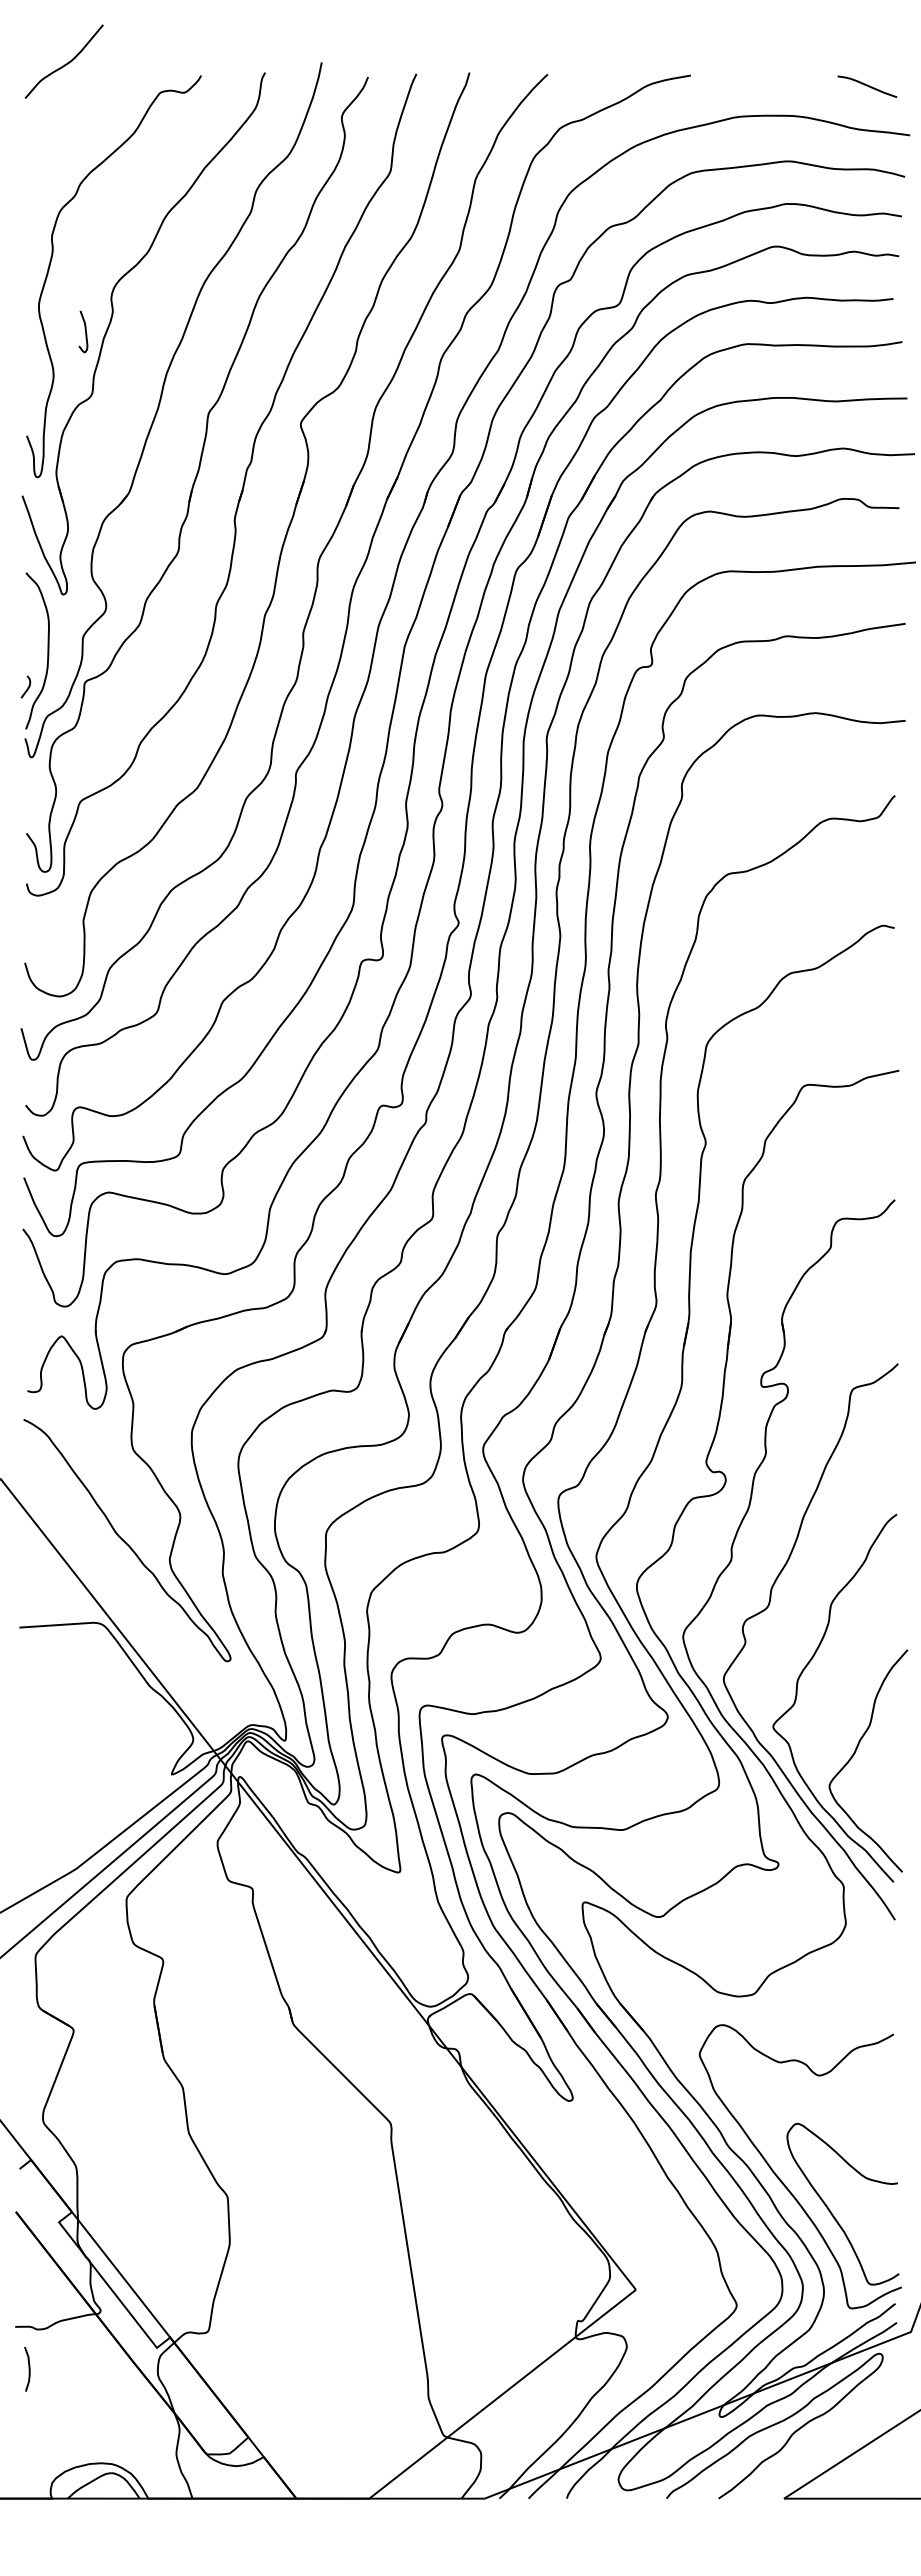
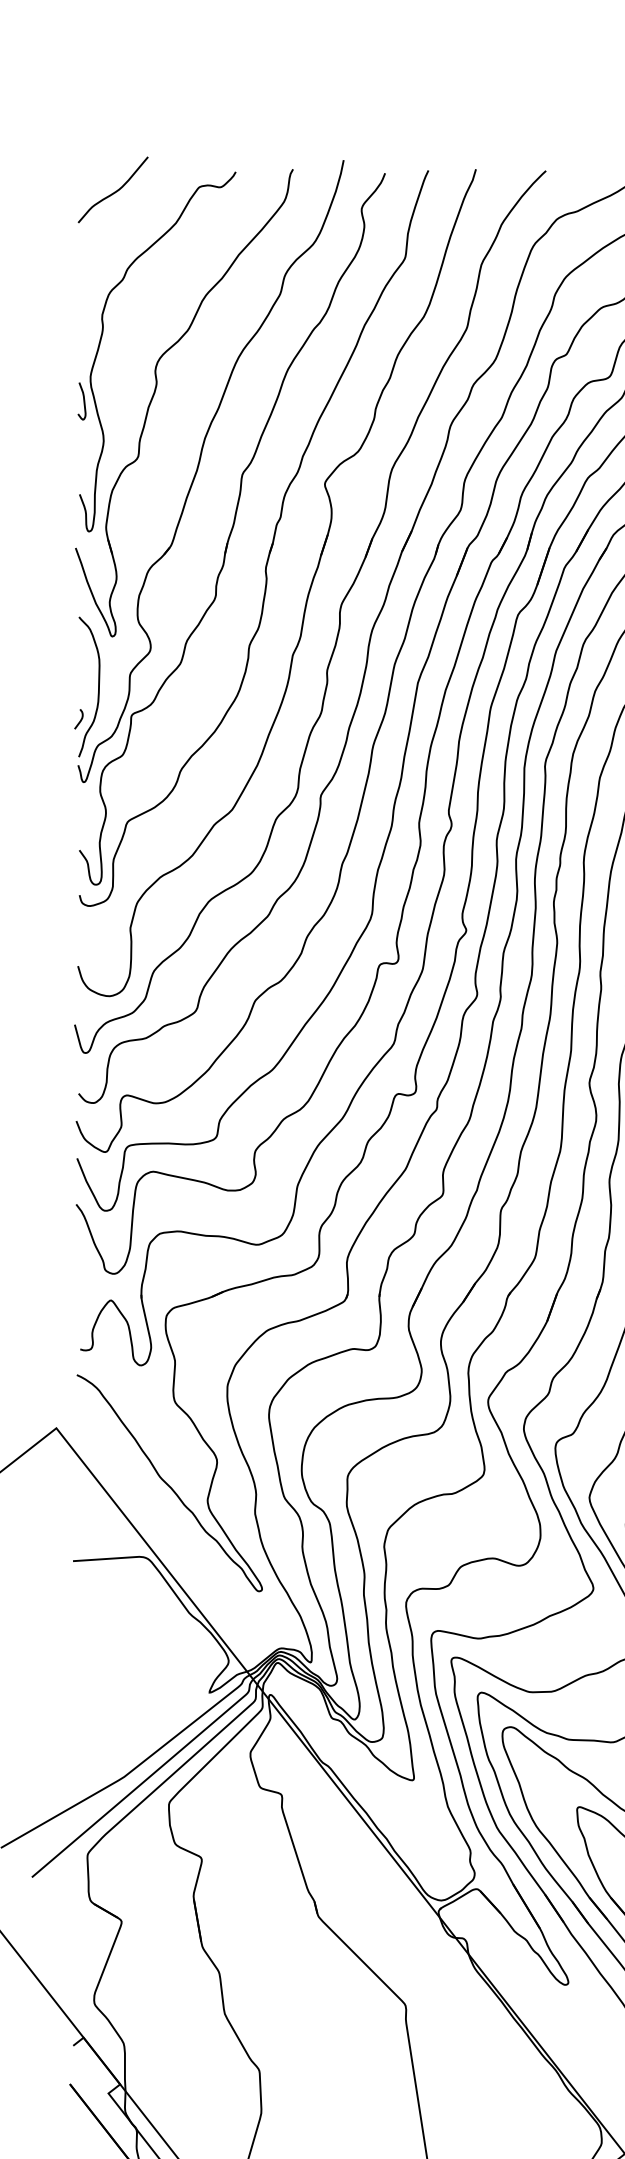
curve: (65, 63) -> (114, 191), moved
curve: (85, 331) -> (83, 401), moved

